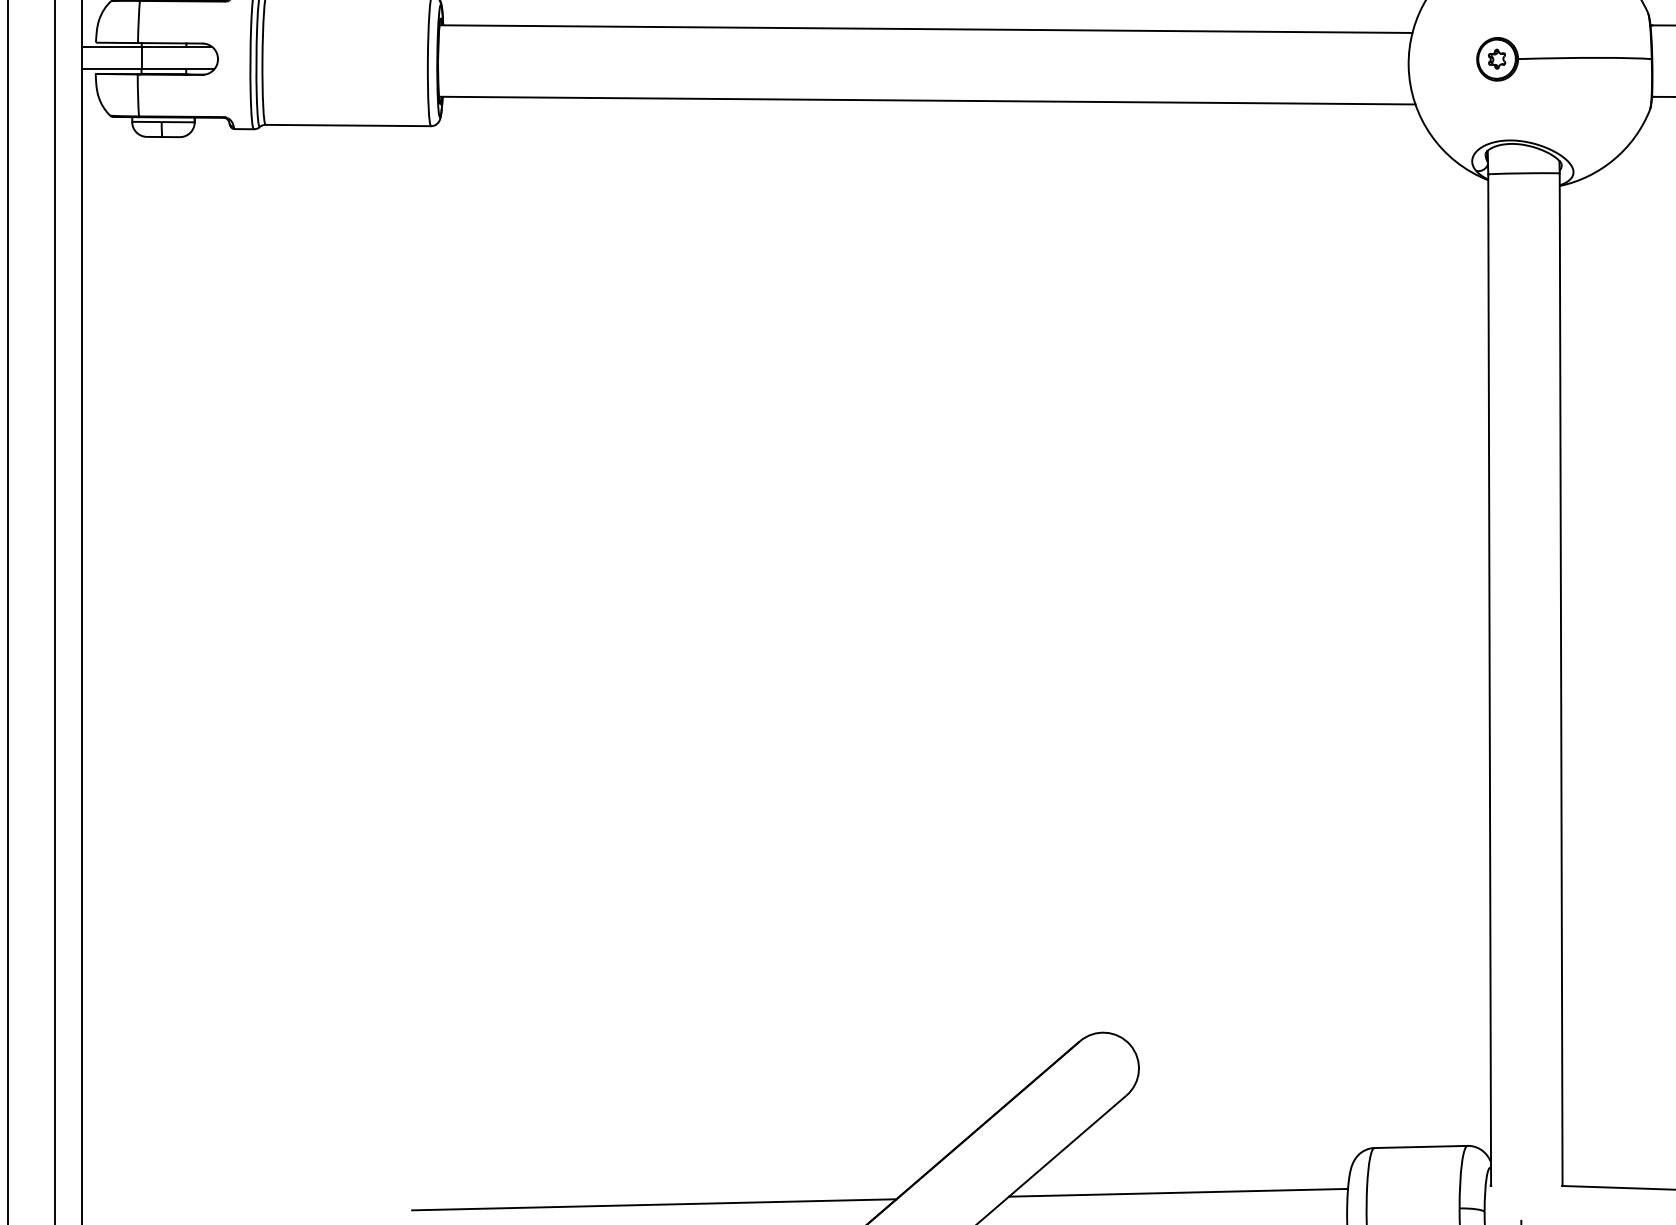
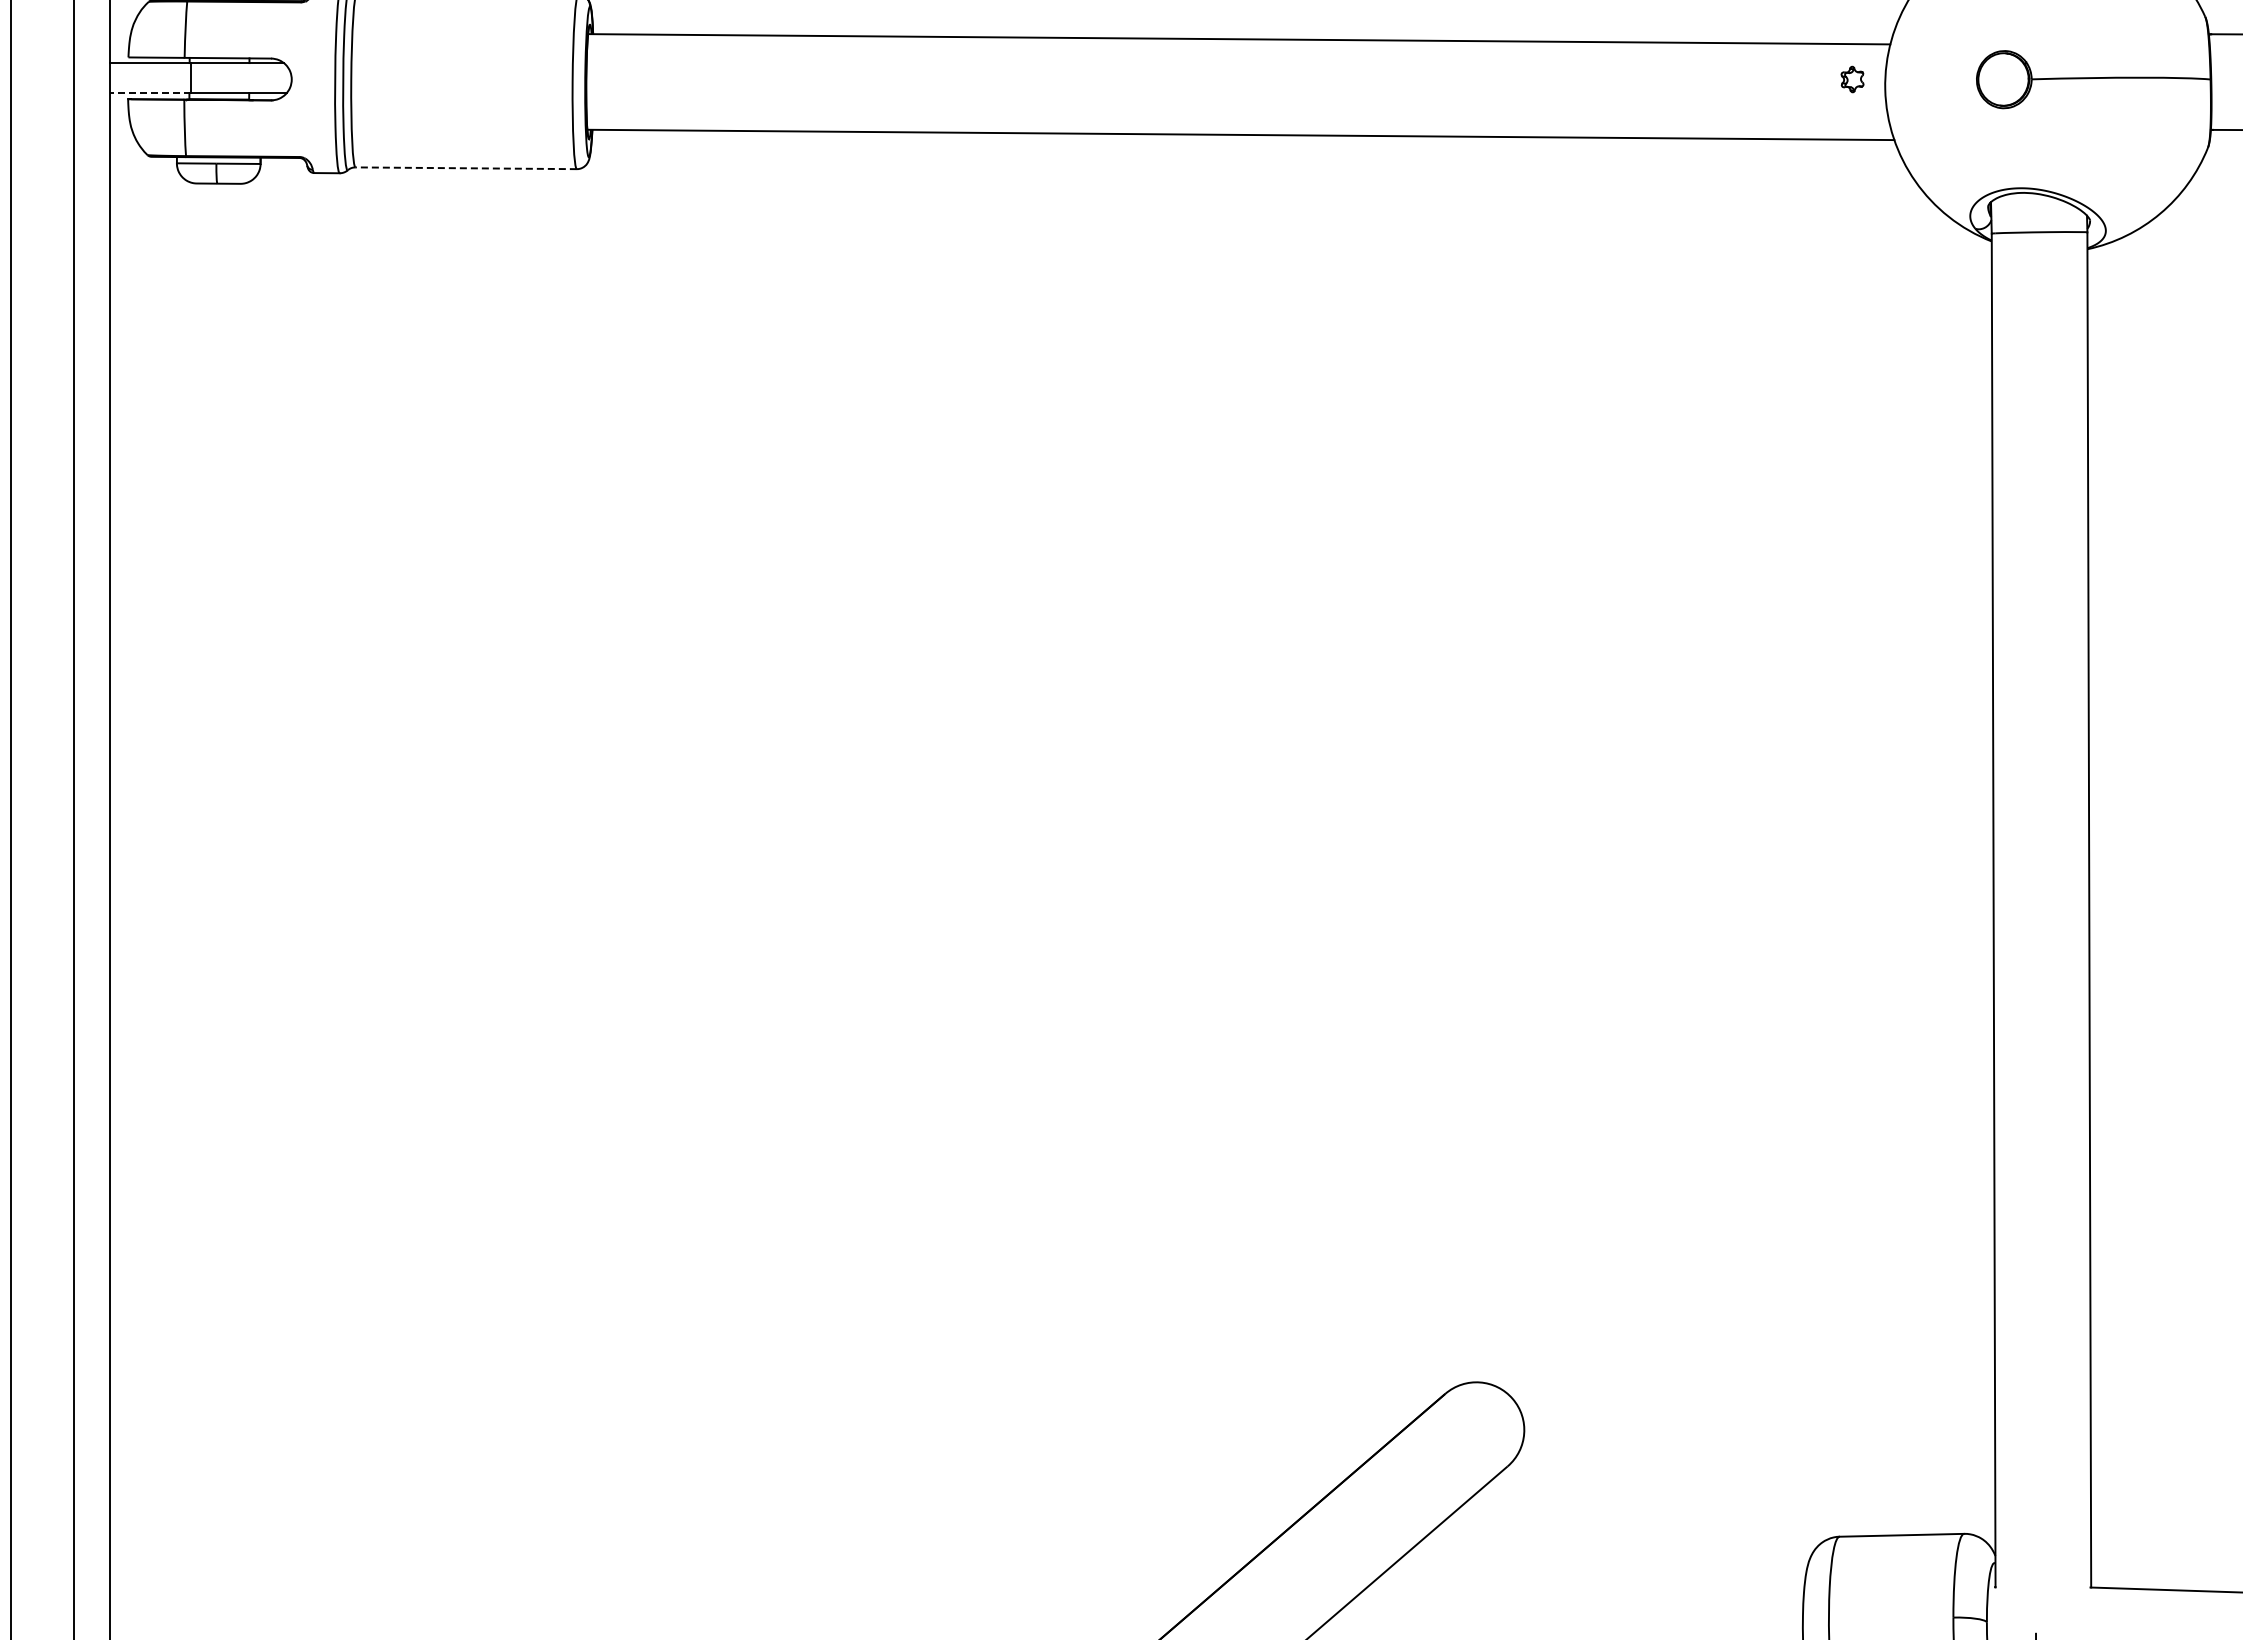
part: (1497, 59) -> (1852, 79), moved
line: (111, 68) -> (149, 92), solid -> dashed
line: (348, 125) -> (466, 168), solid -> dashed
line: (1178, 1192) -> (1577, 1596), removed
line: (654, 1204) -> (875, 1612), removed

